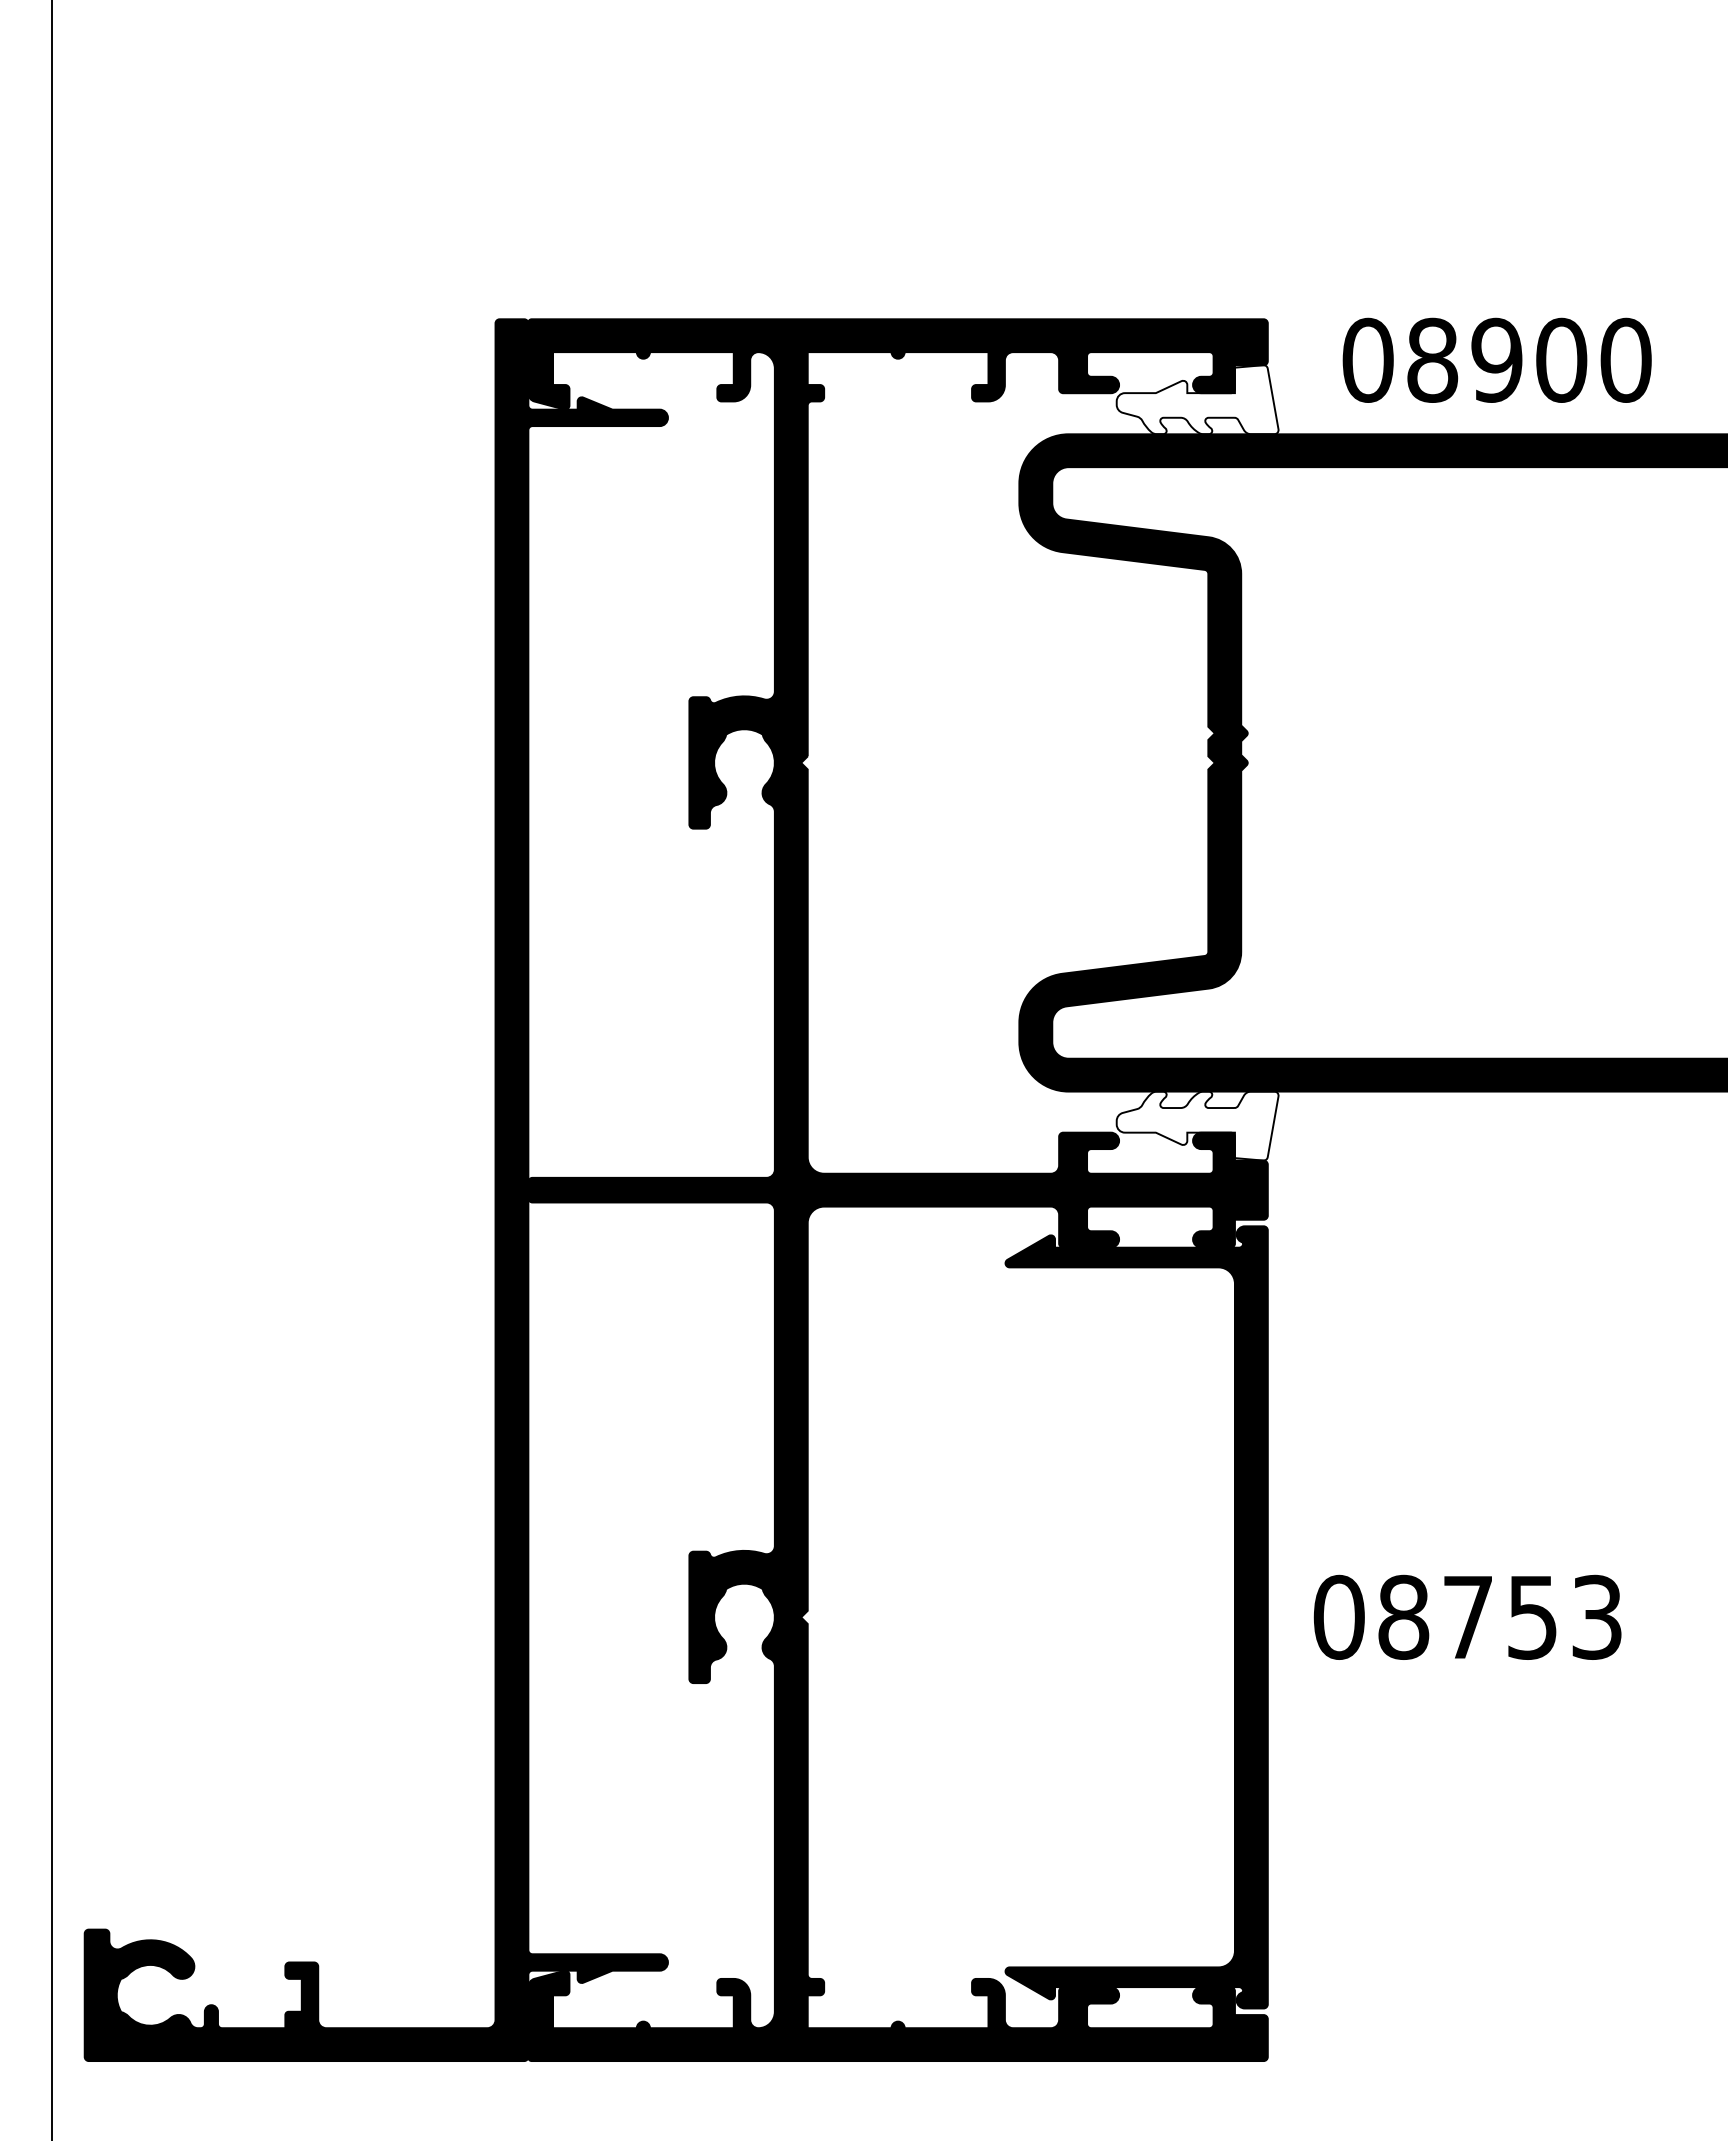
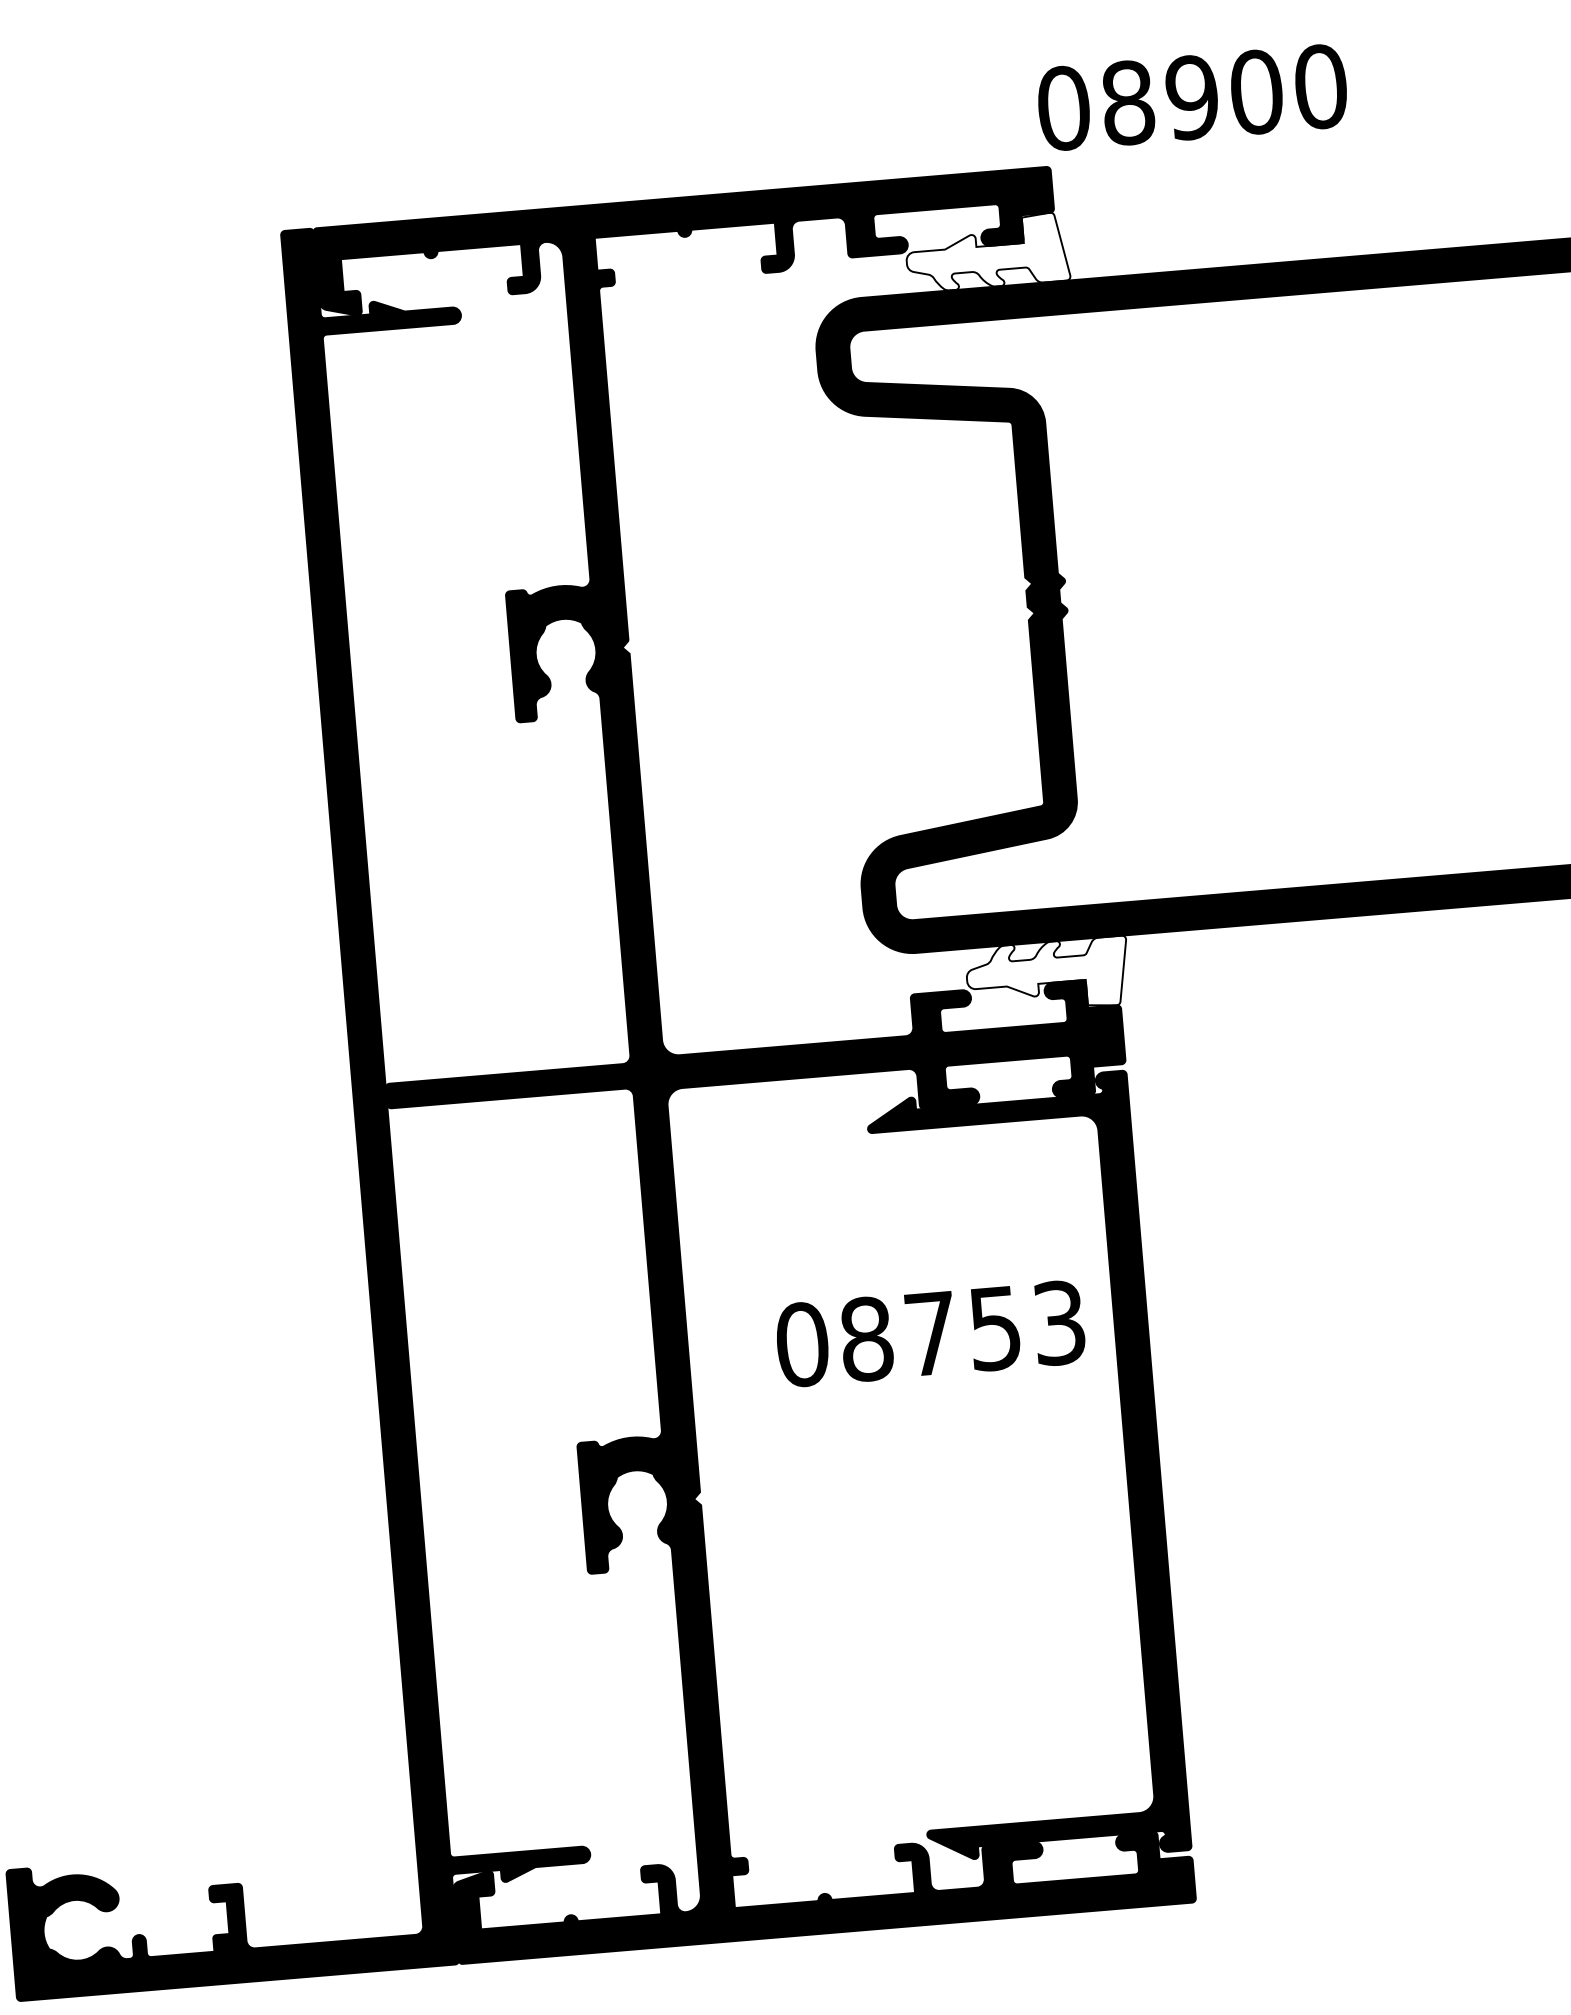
text: (1496, 359) -> (1191, 96), moved
text: (1467, 1616) -> (930, 1332), moved

